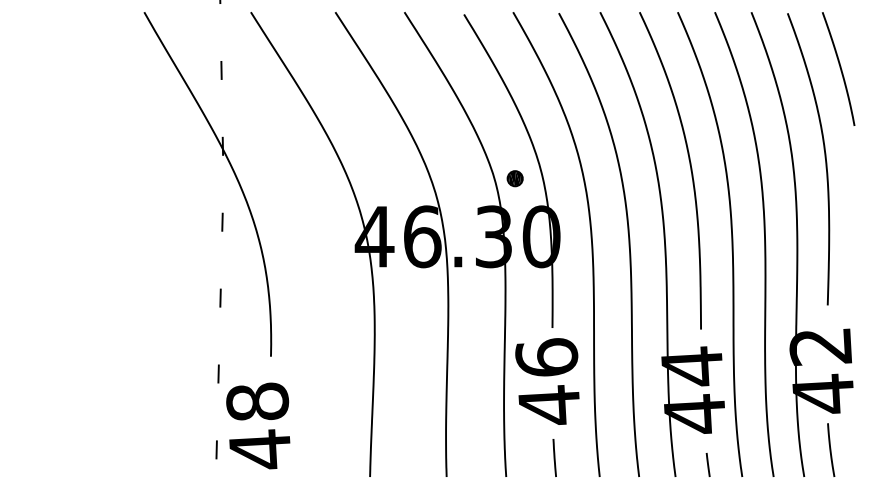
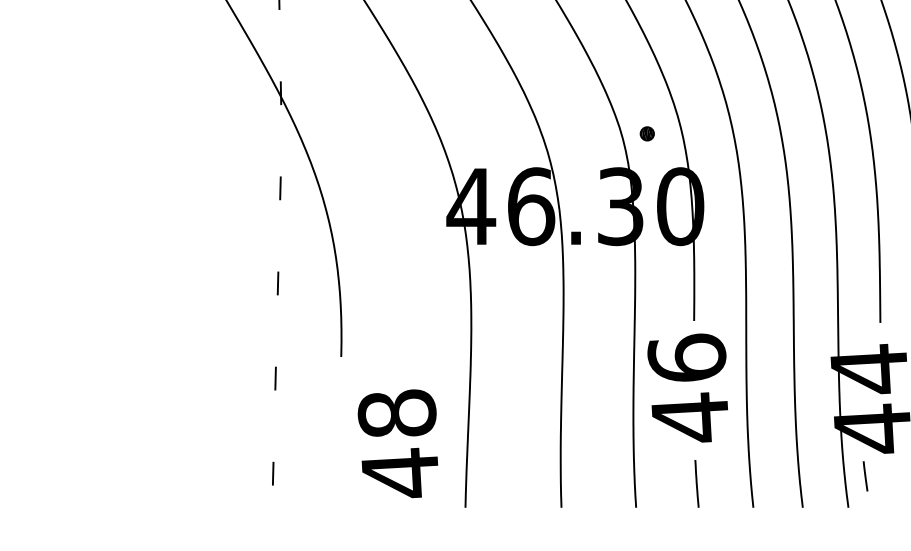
part: (514, 178) -> (646, 133), size x0.7
text: (258, 425) -> (398, 443), moved
line: (707, 464) -> (864, 475), moved

